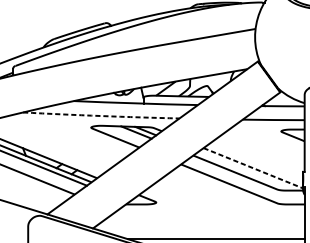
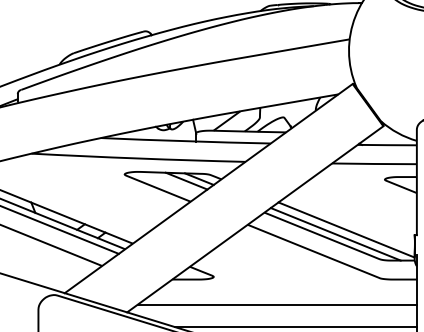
arc: (101, 116) -> (138, 158), dashed -> solid
line: (253, 168) -> (347, 230), dashed -> solid
line: (245, 171) -> (335, 234), added
line: (202, 222) -> (277, 304), added

